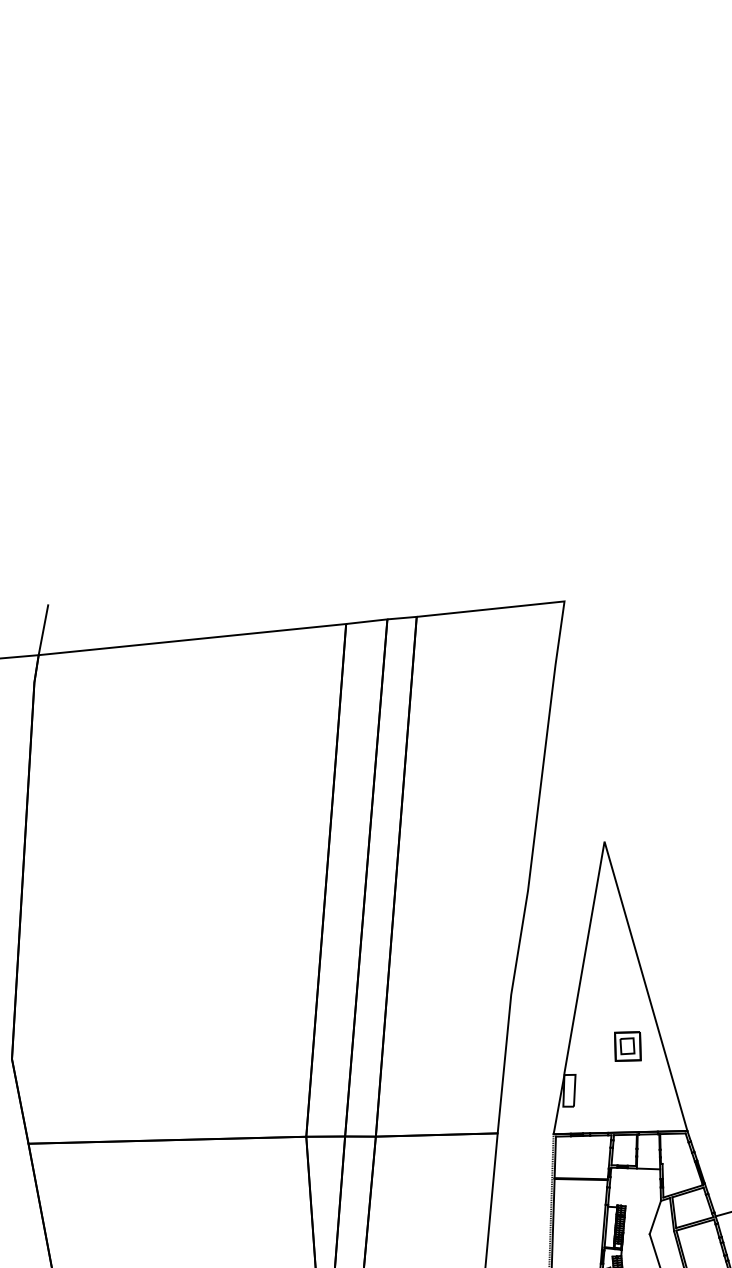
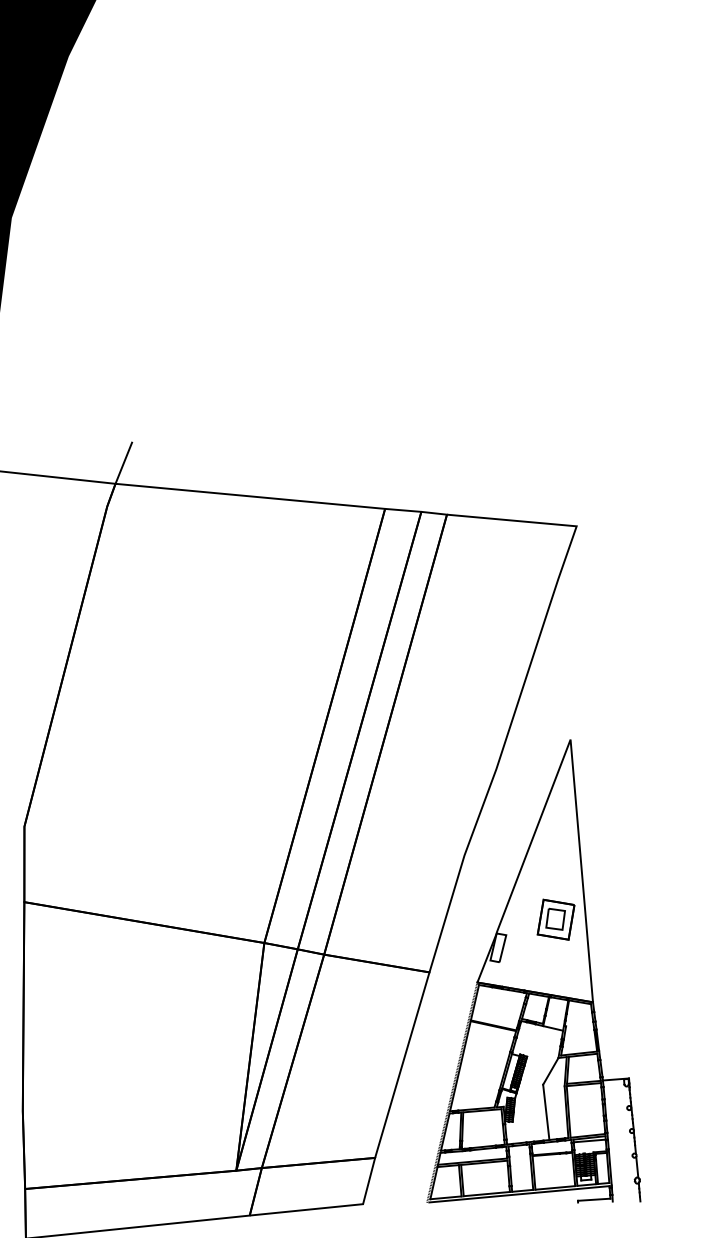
part: (627, 1046) -> (555, 919), size x1.43

